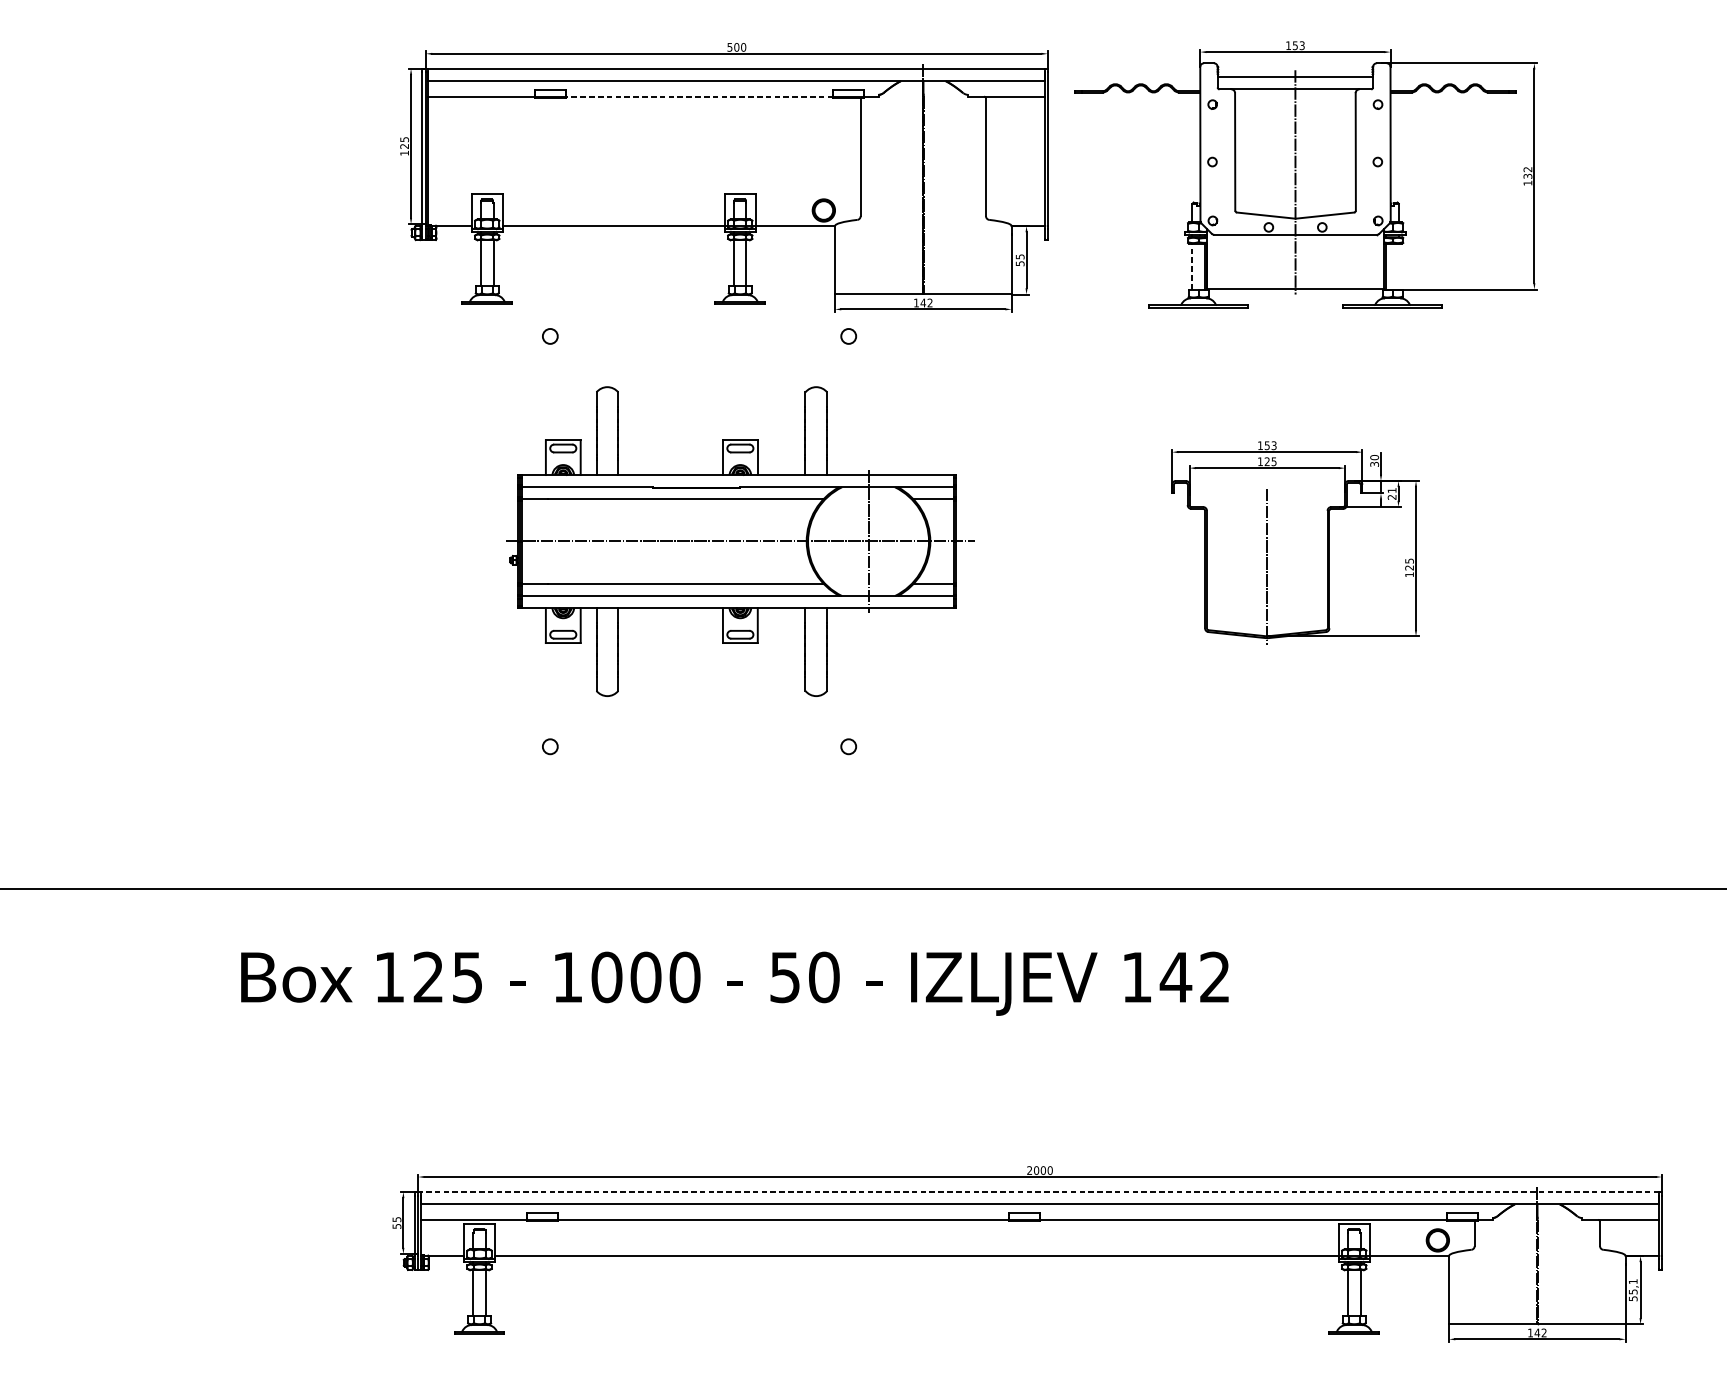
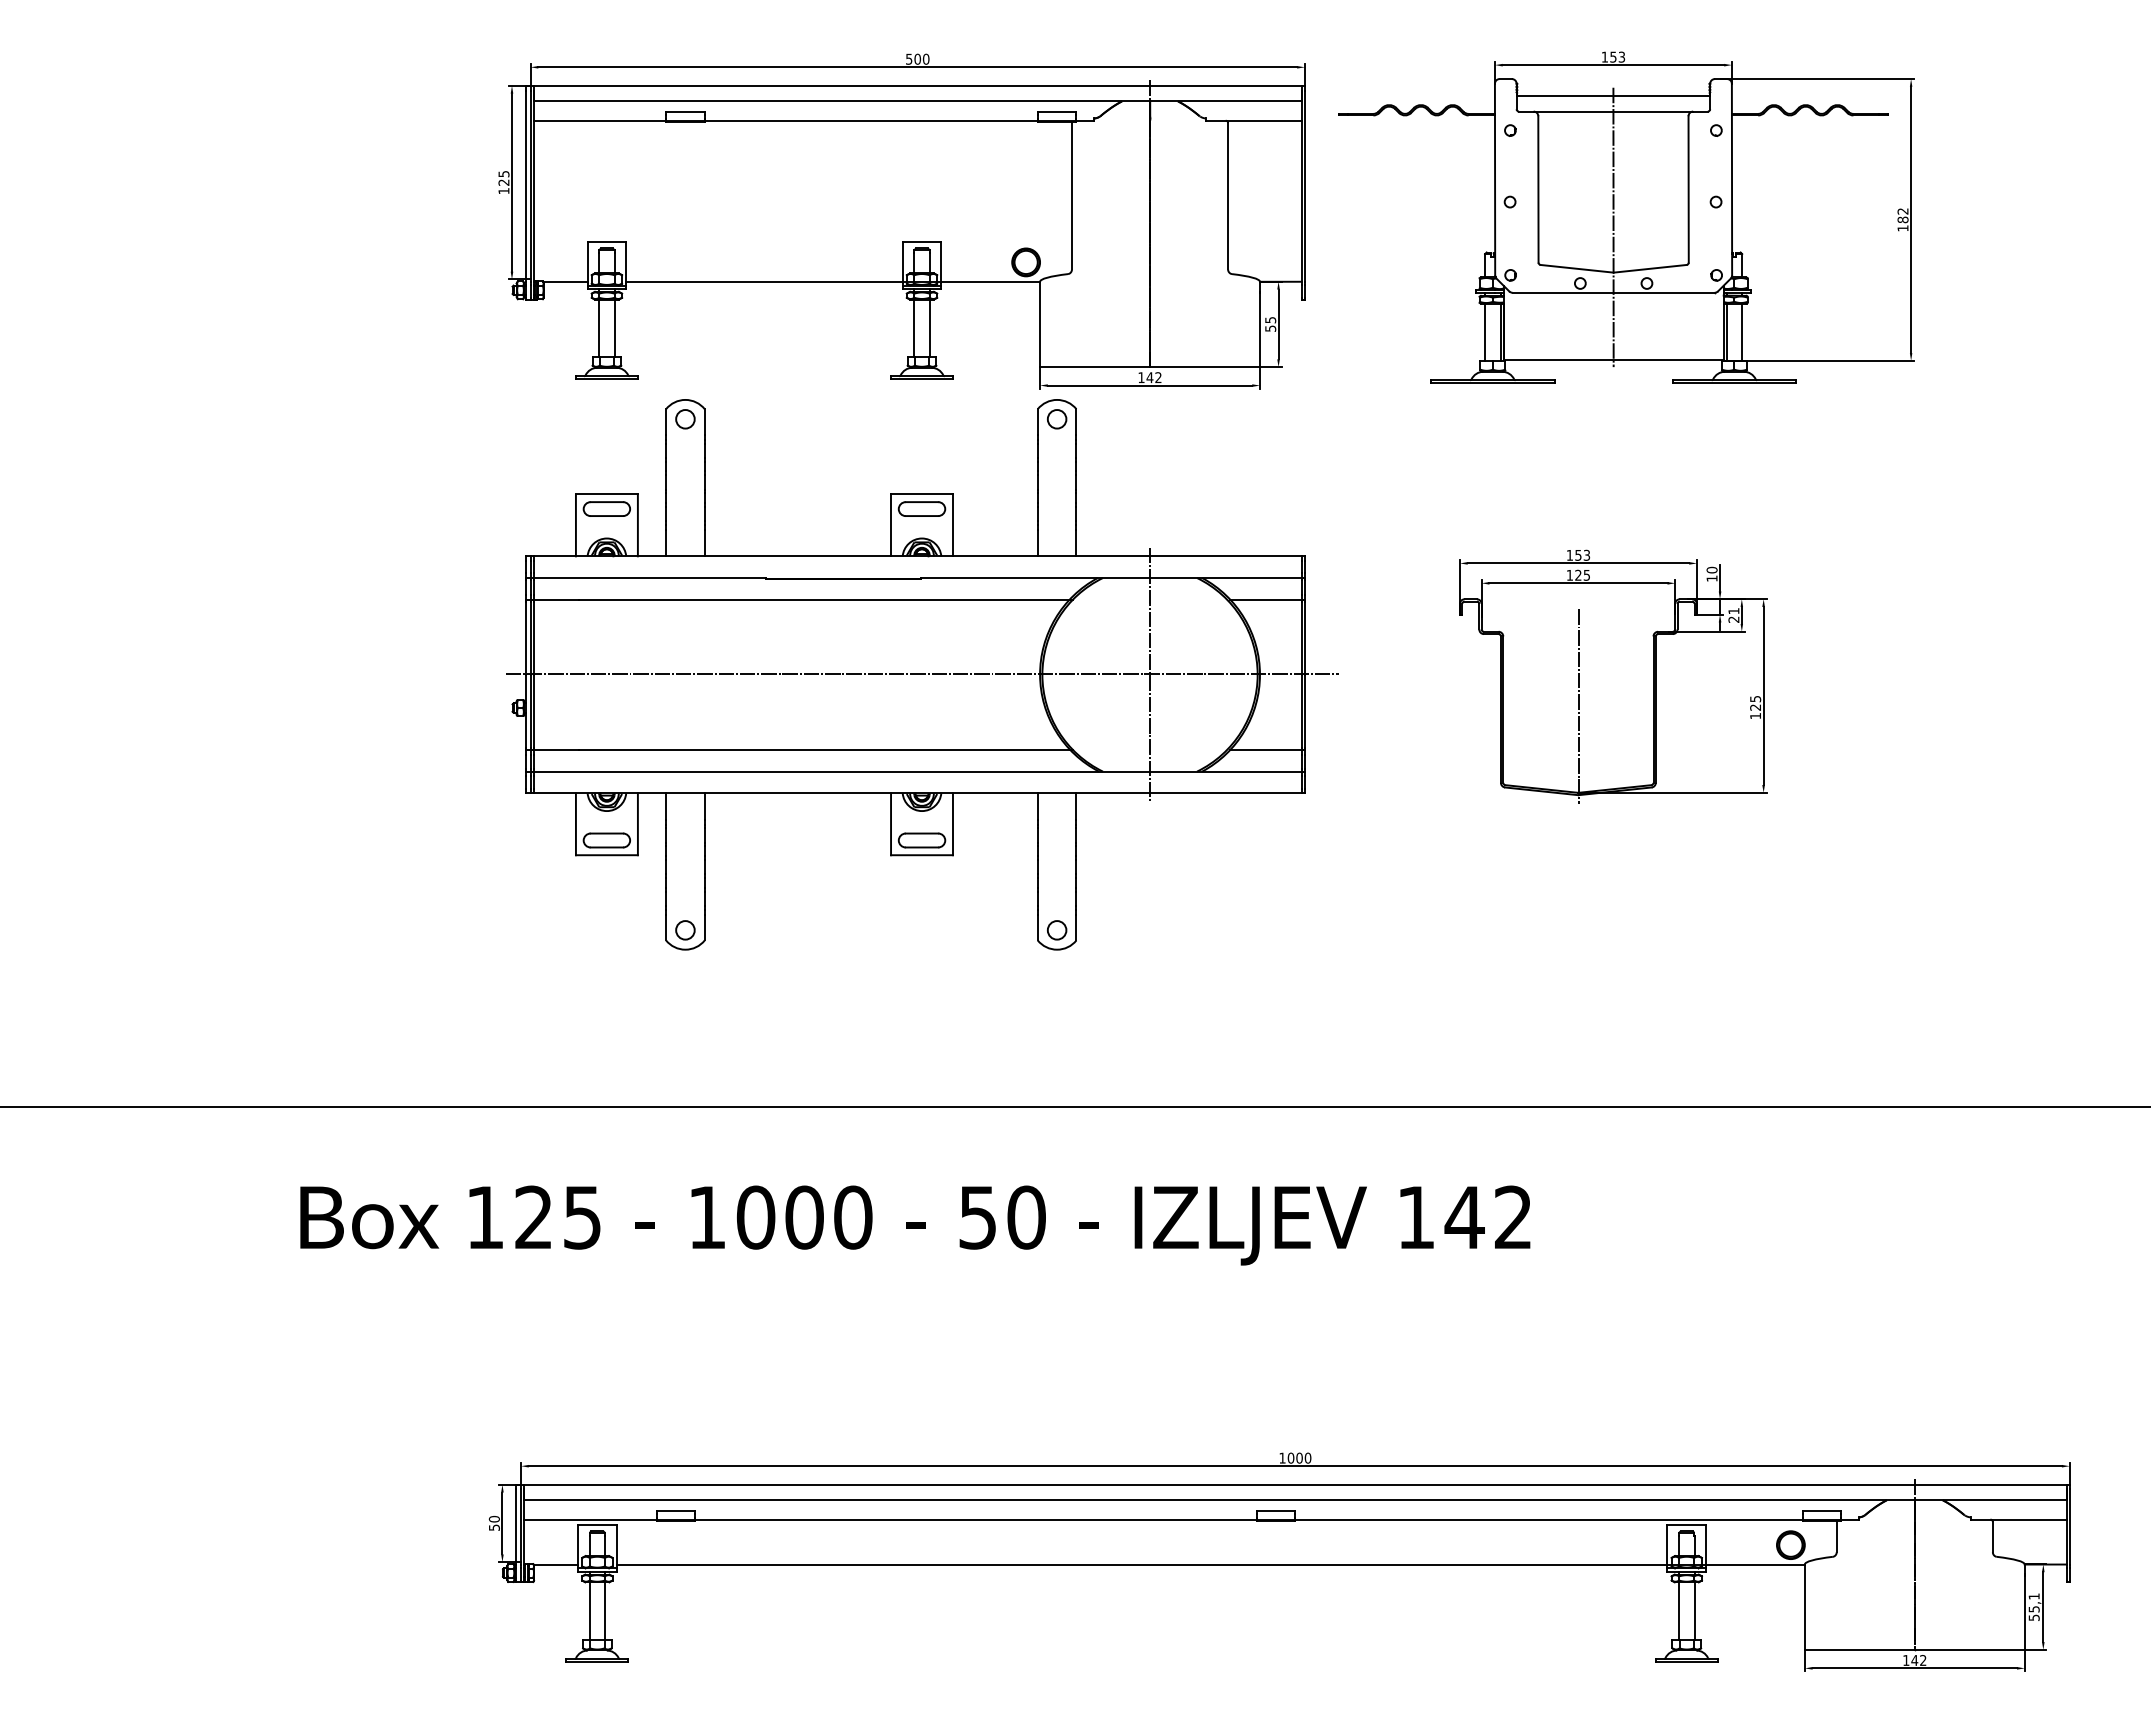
line: (698, 96) -> (870, 120), dashed -> solid
text: (1527, 176) -> (1902, 219), 132 -> 182
line: (1399, 265) -> (1742, 331), added
line: (1192, 266) -> (1485, 332), dashed -> solid
text: (1374, 464) -> (1711, 578), 30 -> 10
part: (740, 541) -> (922, 674), size x1.43
text: (1029, 1170) -> (1282, 1457), 2000 -> 1000
line: (1039, 1191) -> (1294, 1484), dashed -> solid
text: (396, 1219) -> (493, 1518), 55 -> 50

